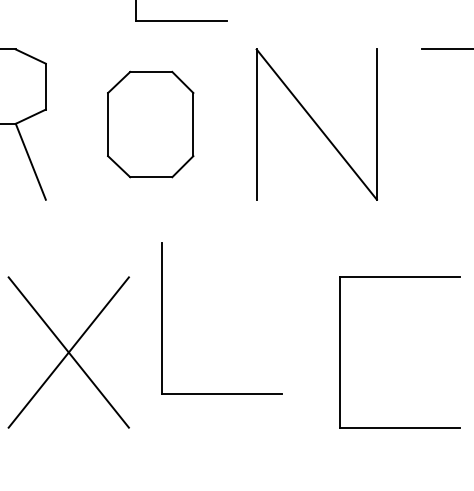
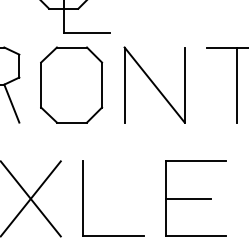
part: (150, 123) -> (71, 84), size x1.43
part: (162, 317) -> (83, 198), moved
line: (384, 351) -> (188, 198), added

